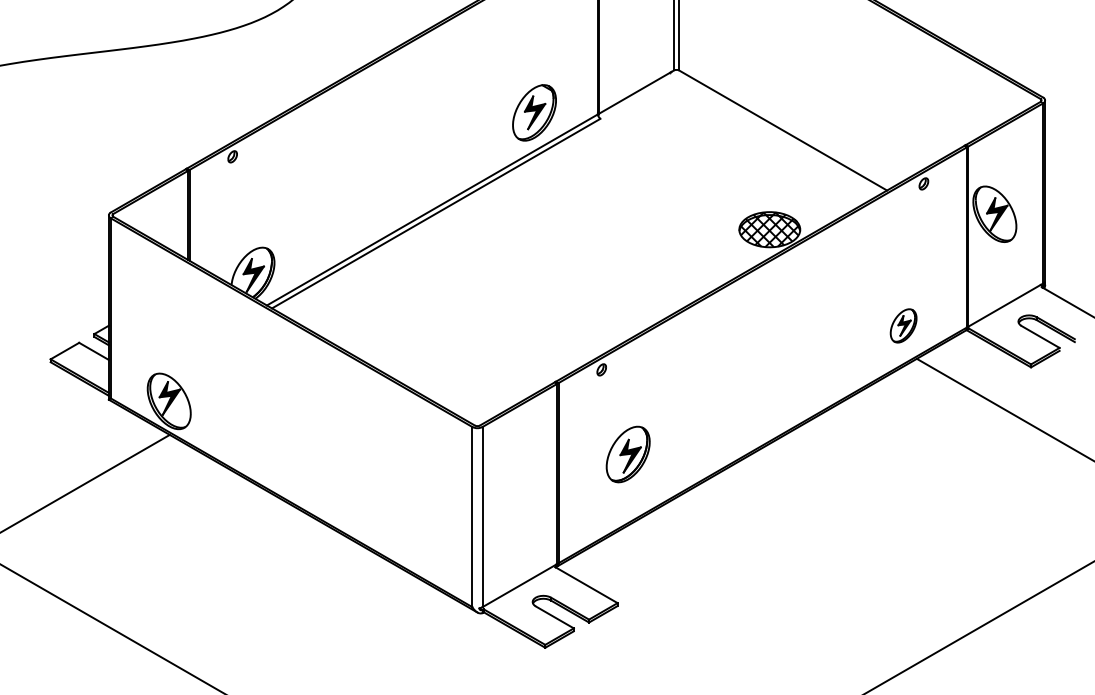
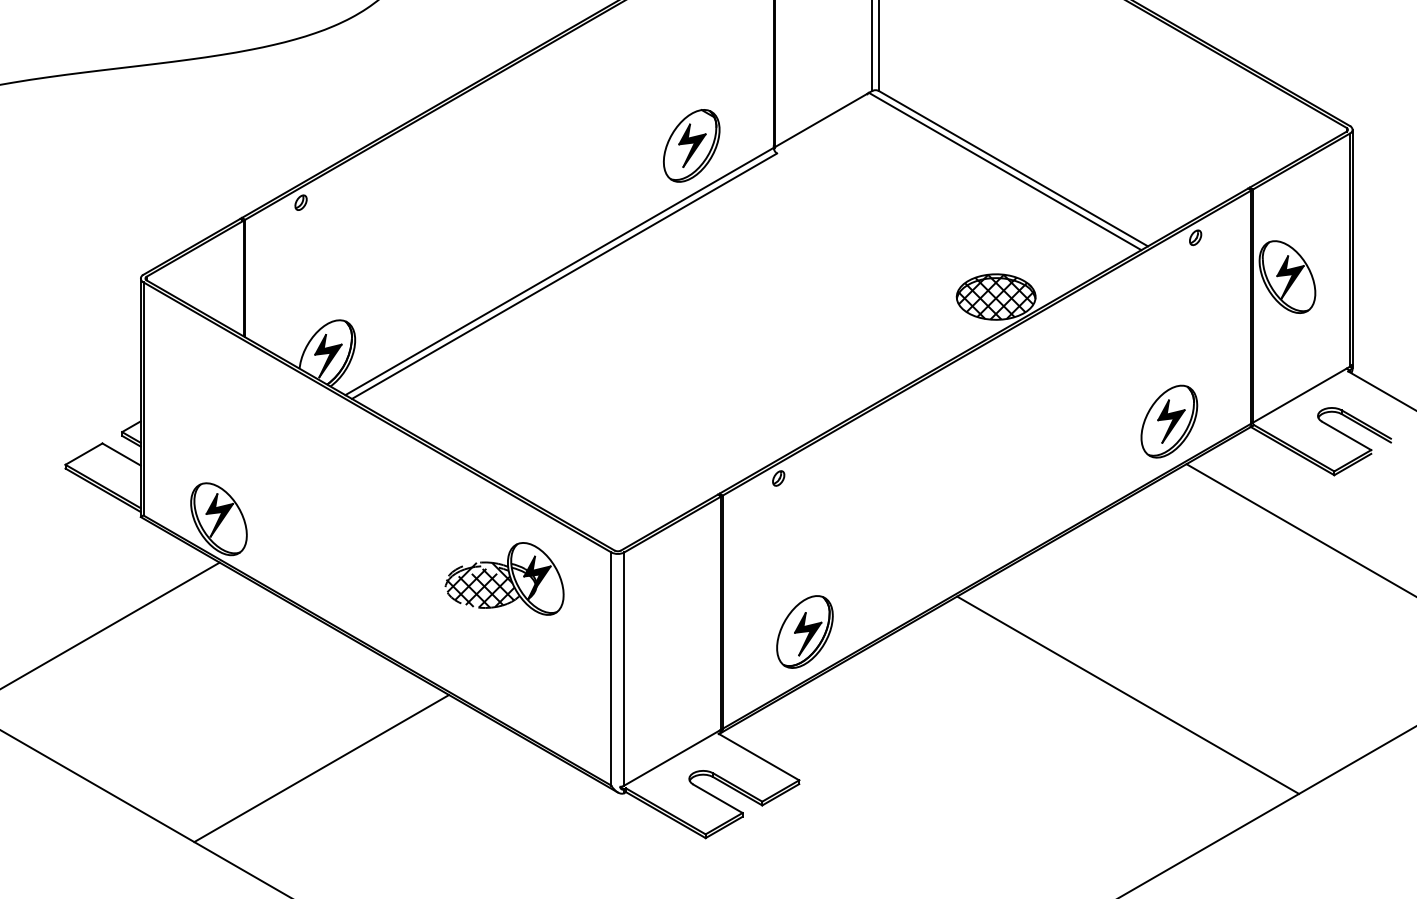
line: (776, 132) -> (1004, 171), added
part: (903, 325) -> (1169, 421), size x1.67
part: (389, 447) -> (504, 578), added
part: (627, 454) -> (804, 631), moved
line: (872, 536) -> (1128, 694), added
line: (248, 593) -> (321, 768), added

